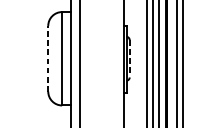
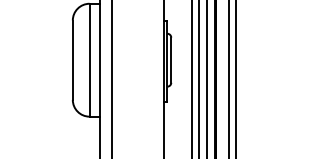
line: (47, 59) -> (72, 60), dashed -> solid
line: (129, 59) -> (171, 60), dashed -> solid

